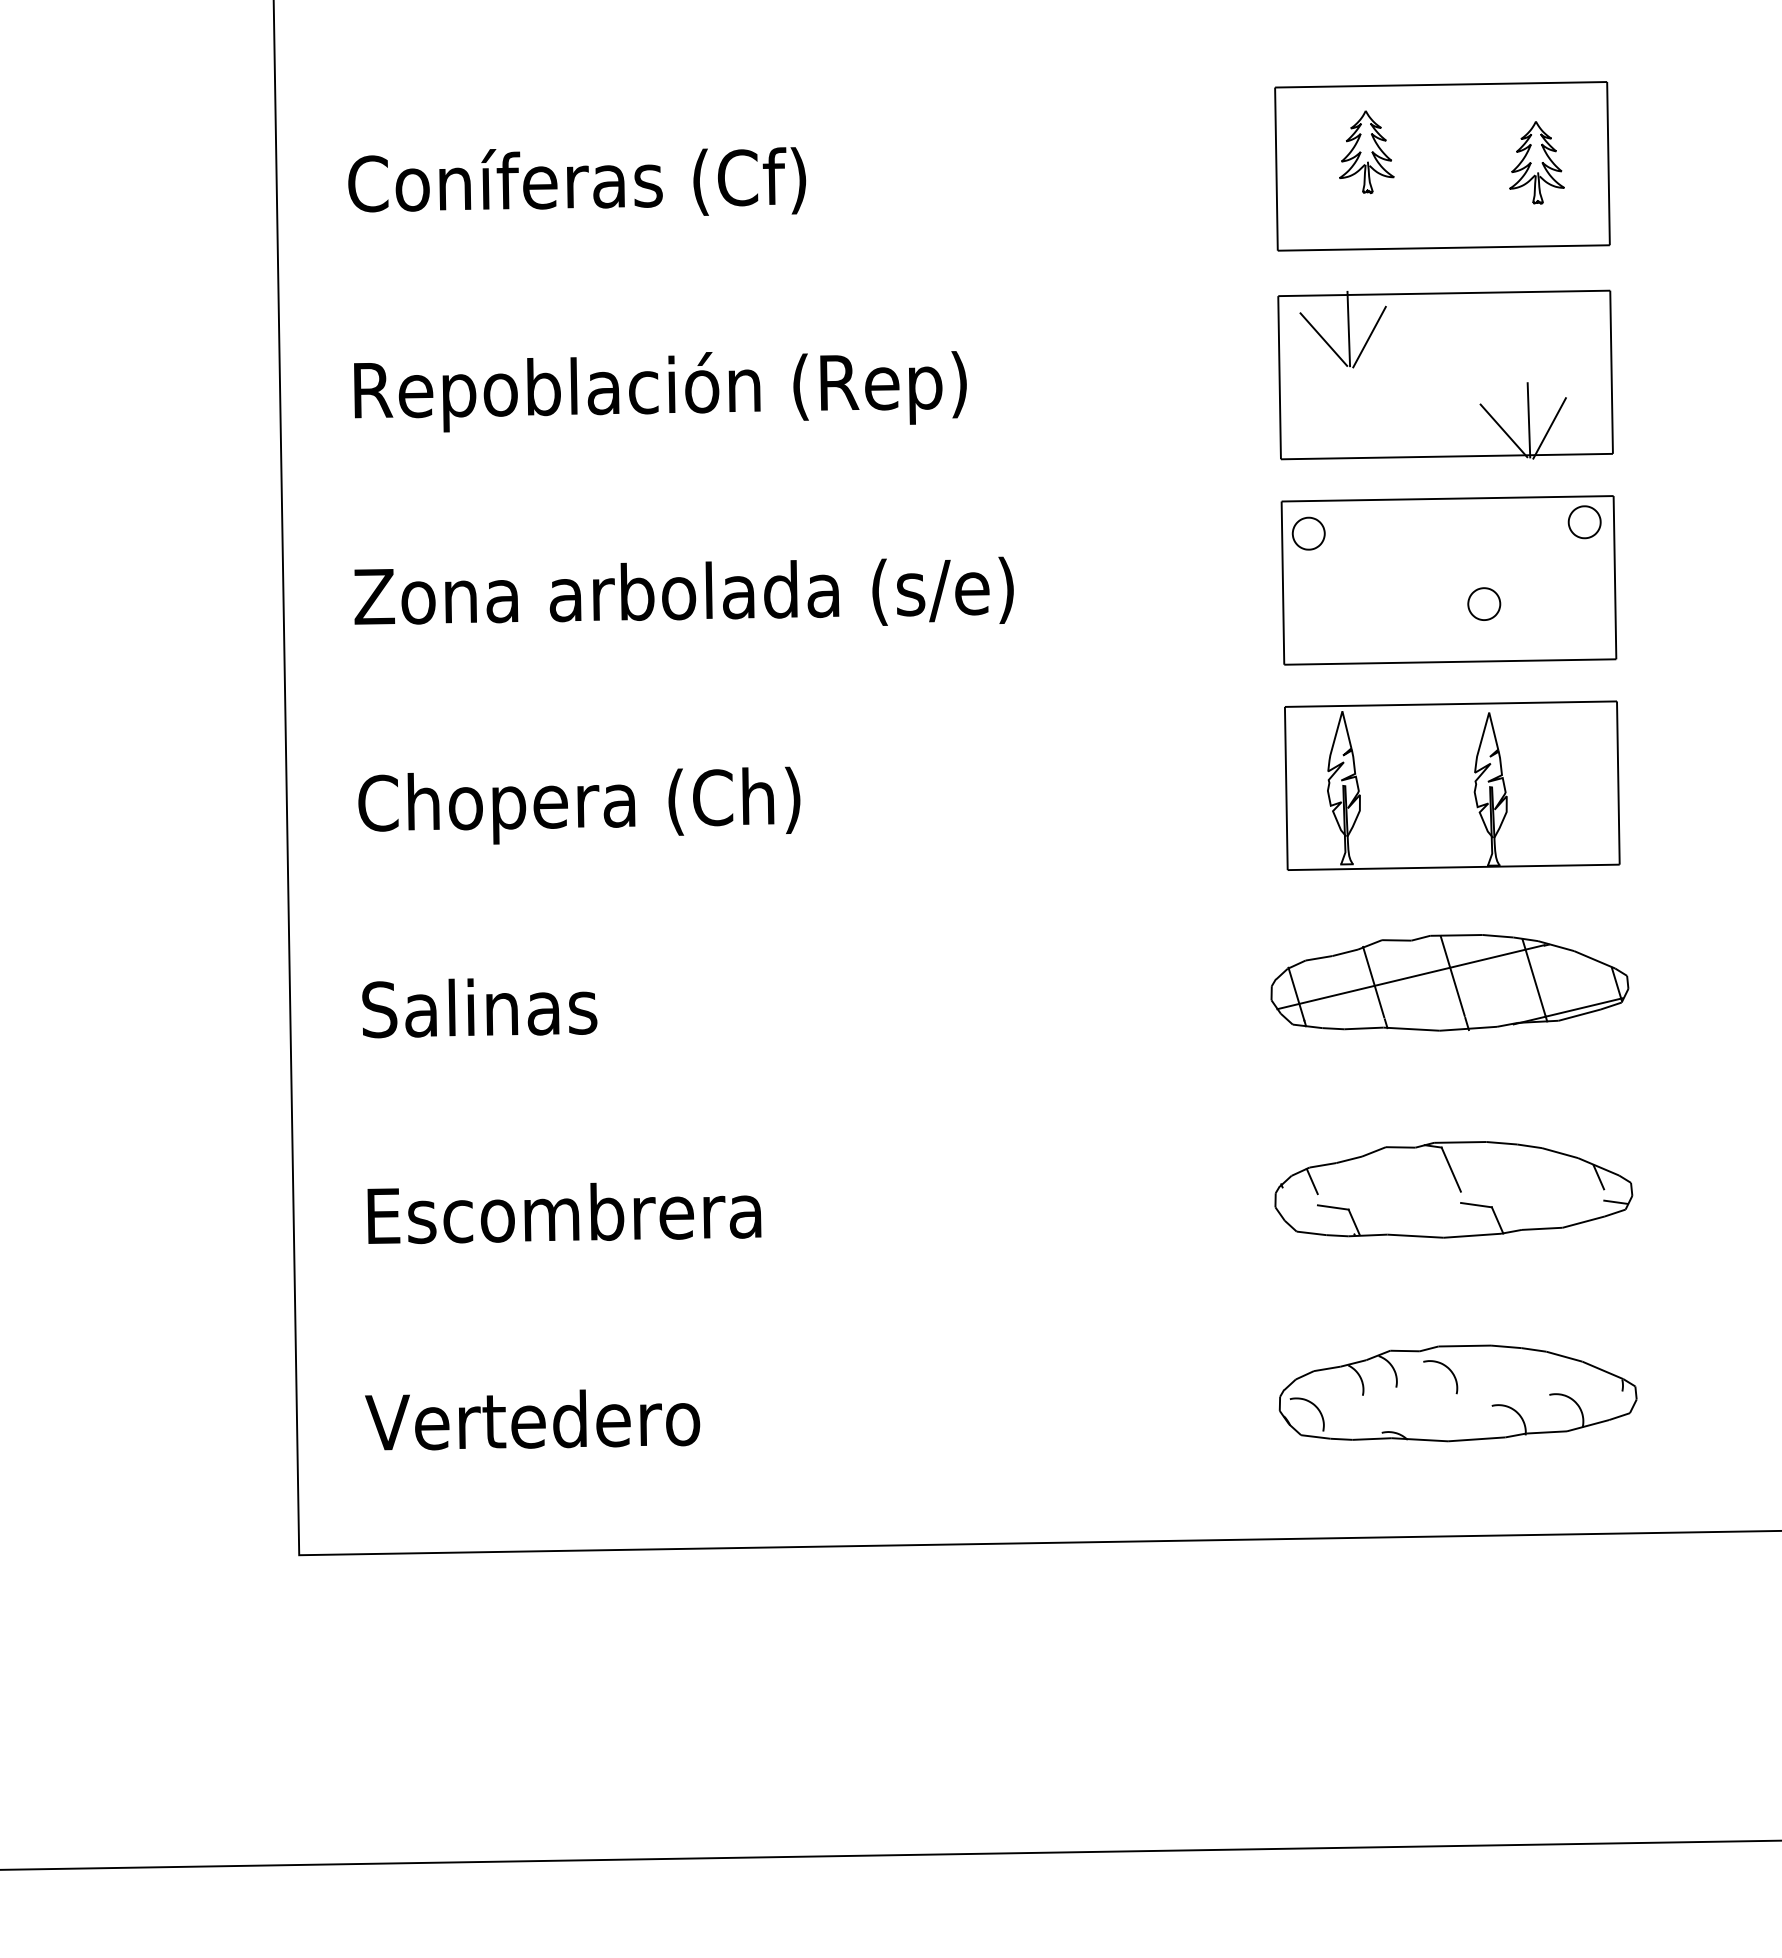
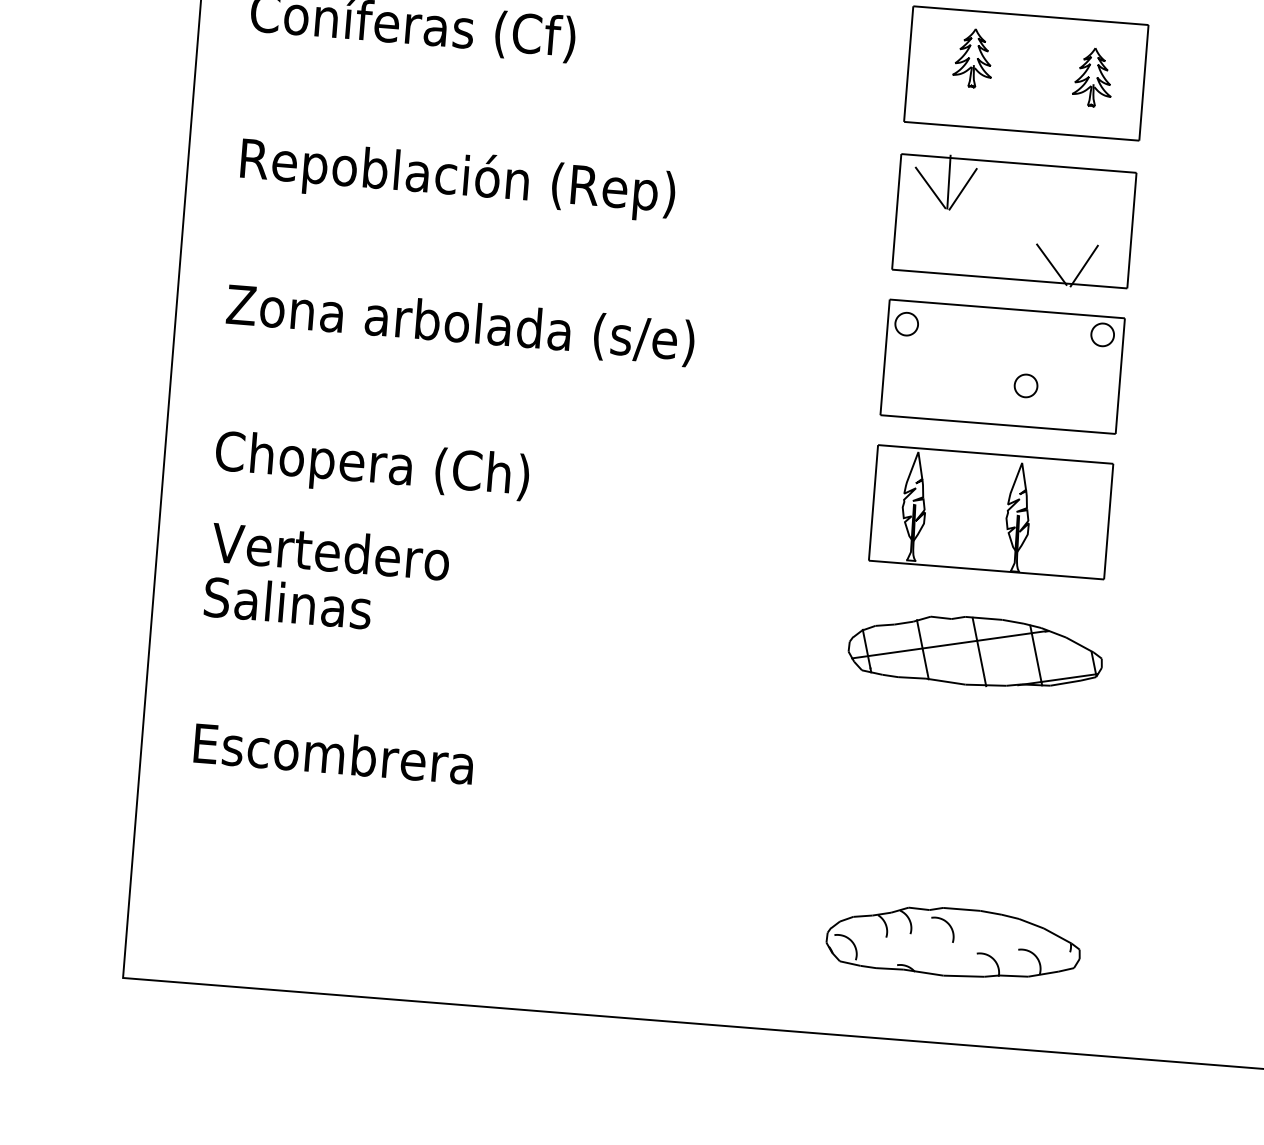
line: (1528, 420) -> (1069, 259), removed
part: (1453, 1189) -> (964, 797), removed
text: (532, 1419) -> (330, 551), moved

